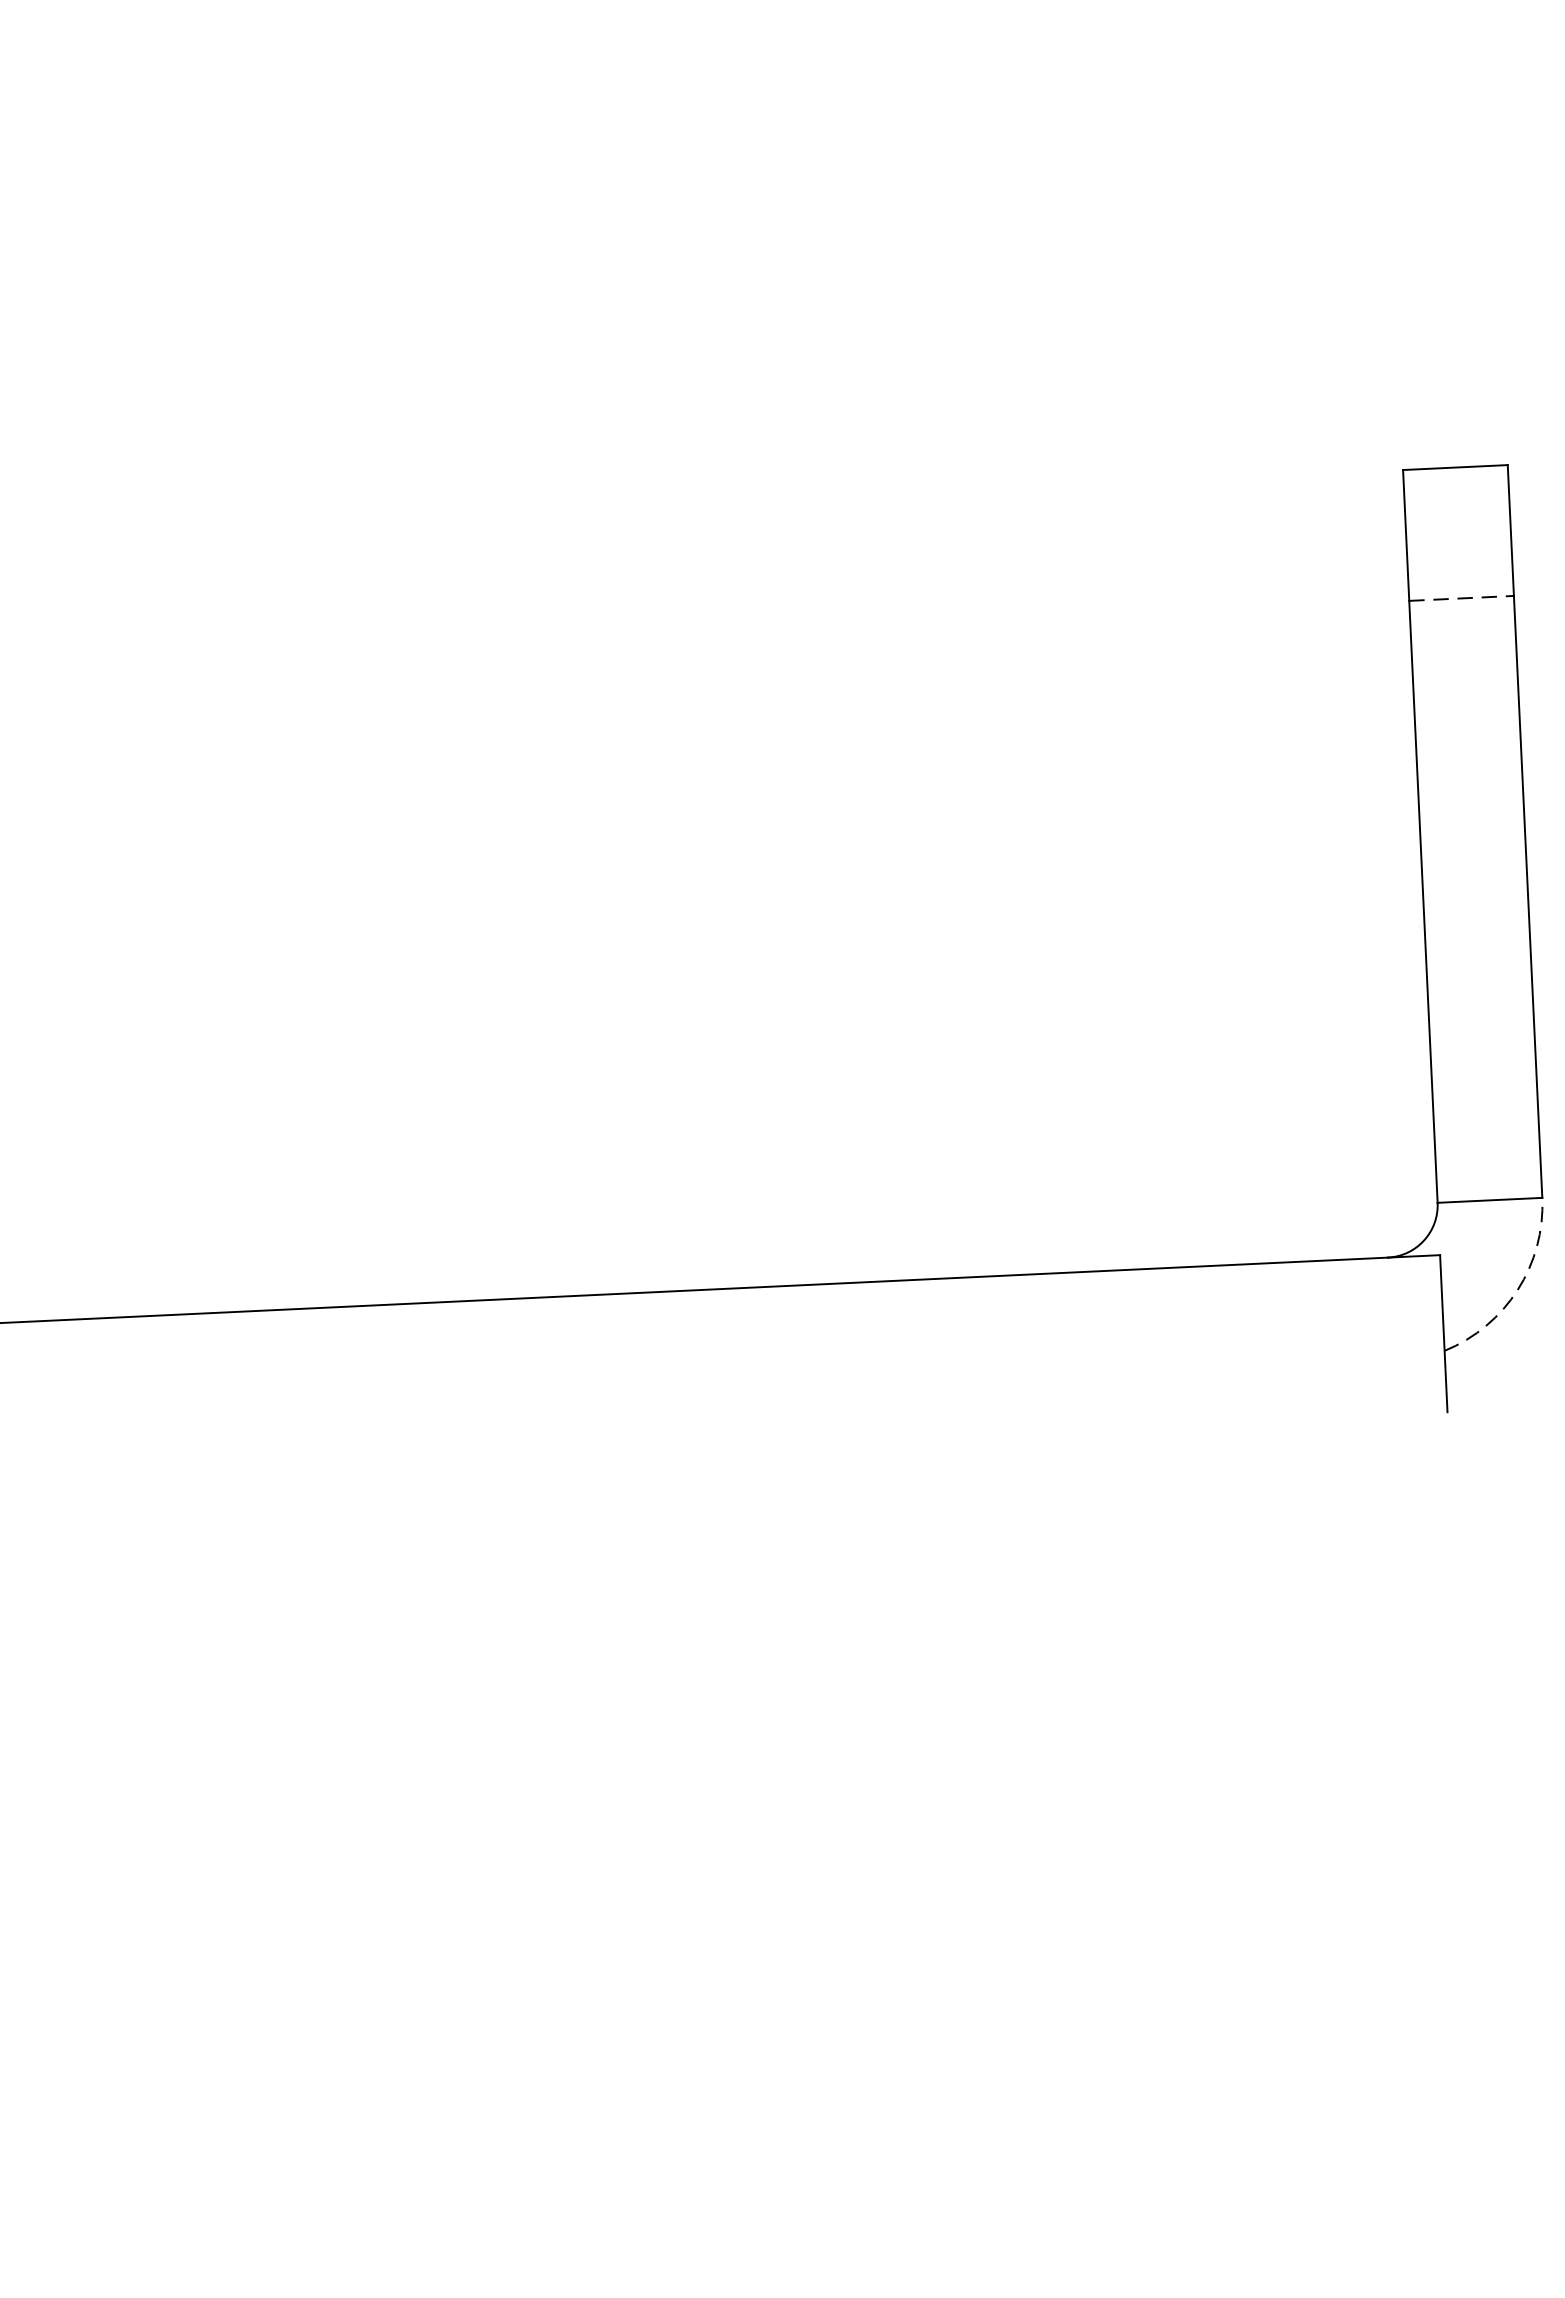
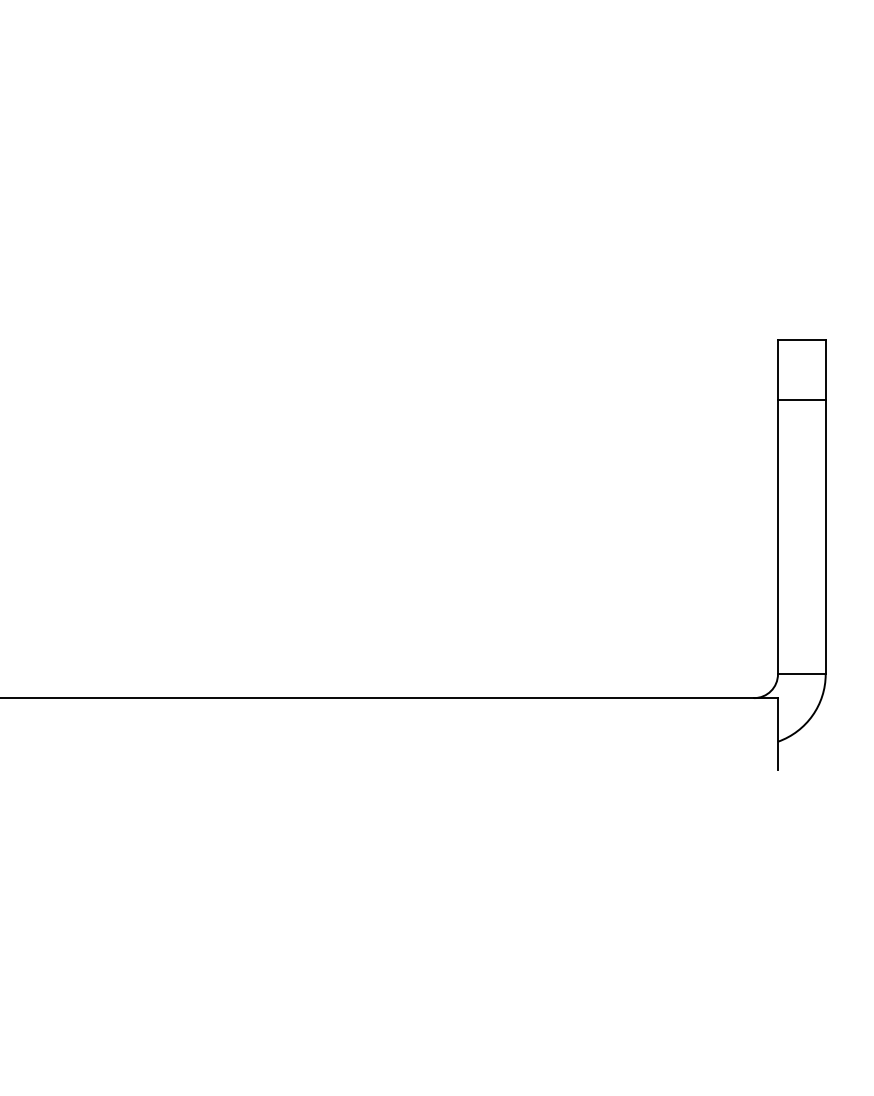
line: (1460, 597) -> (801, 399), dashed -> solid
arc: (1517, 1289) -> (812, 715), dashed -> solid

